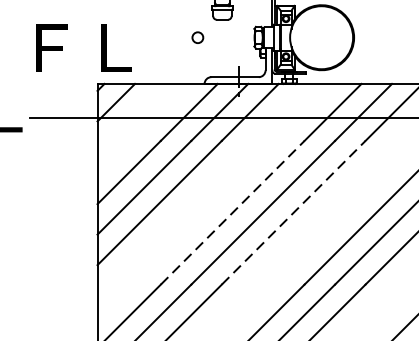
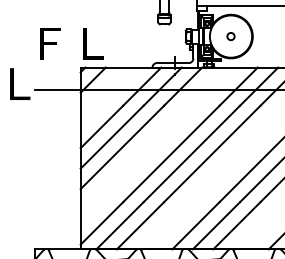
circle: (197, 37) -> (230, 36), moved
line: (232, 212) -> (171, 153), dashed -> solid
line: (294, 212) -> (212, 153), dashed -> solid

